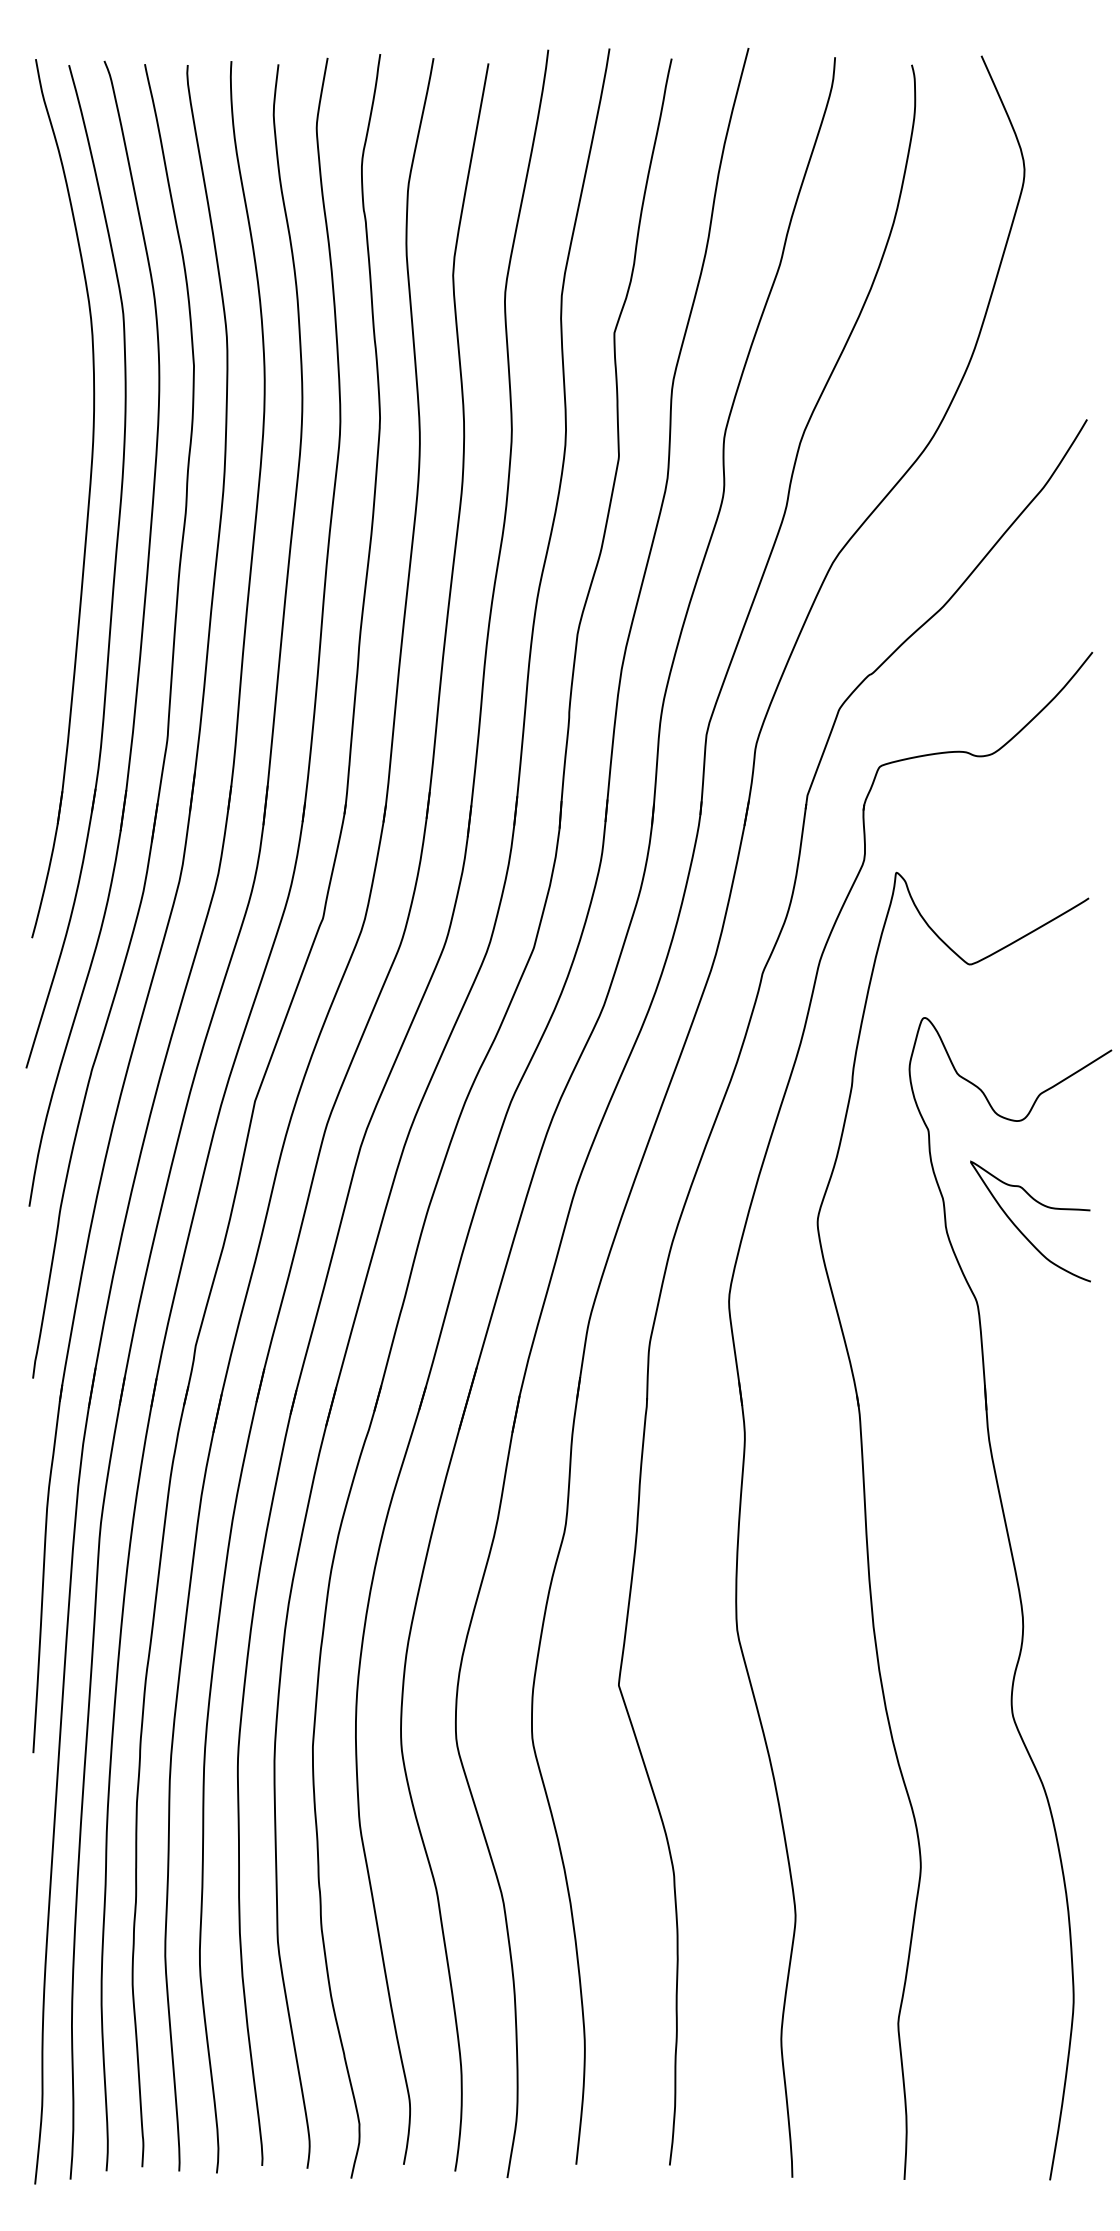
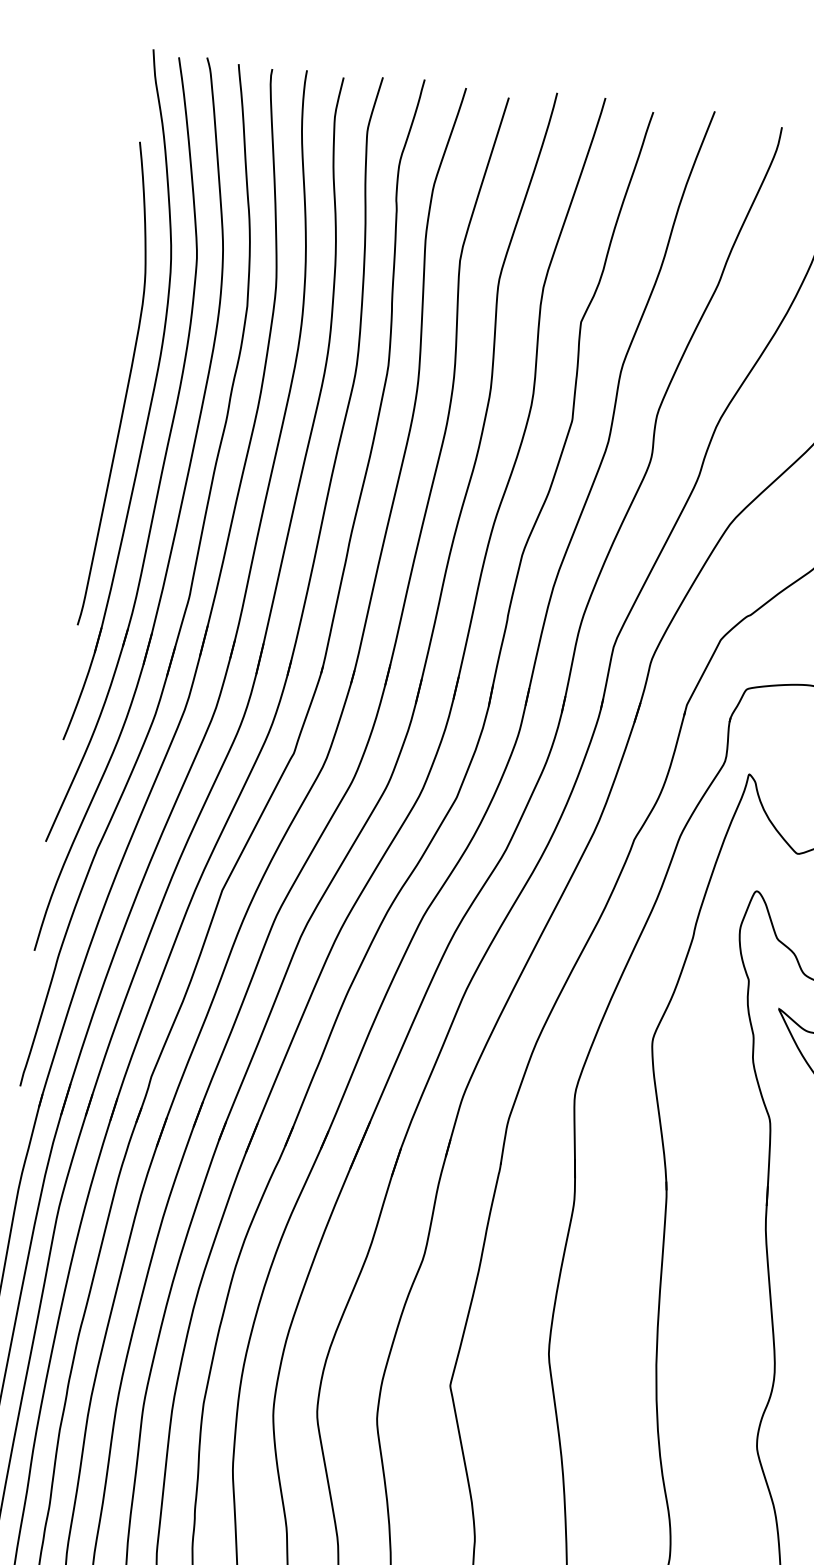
curve: (56, 484) -> (127, 385), added

